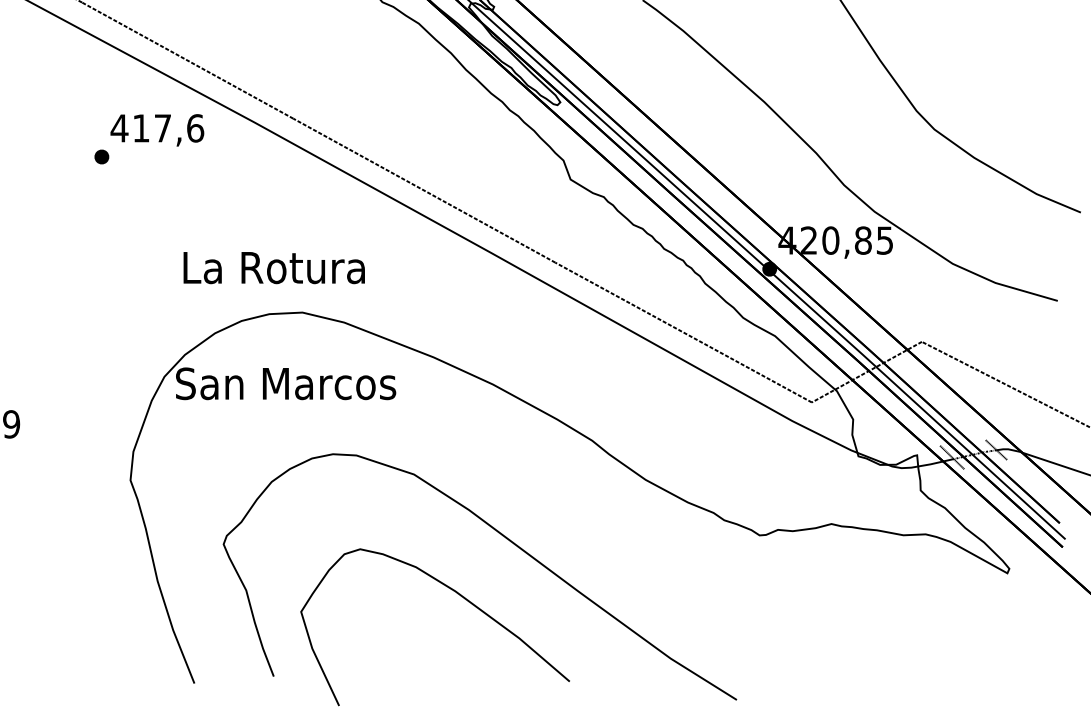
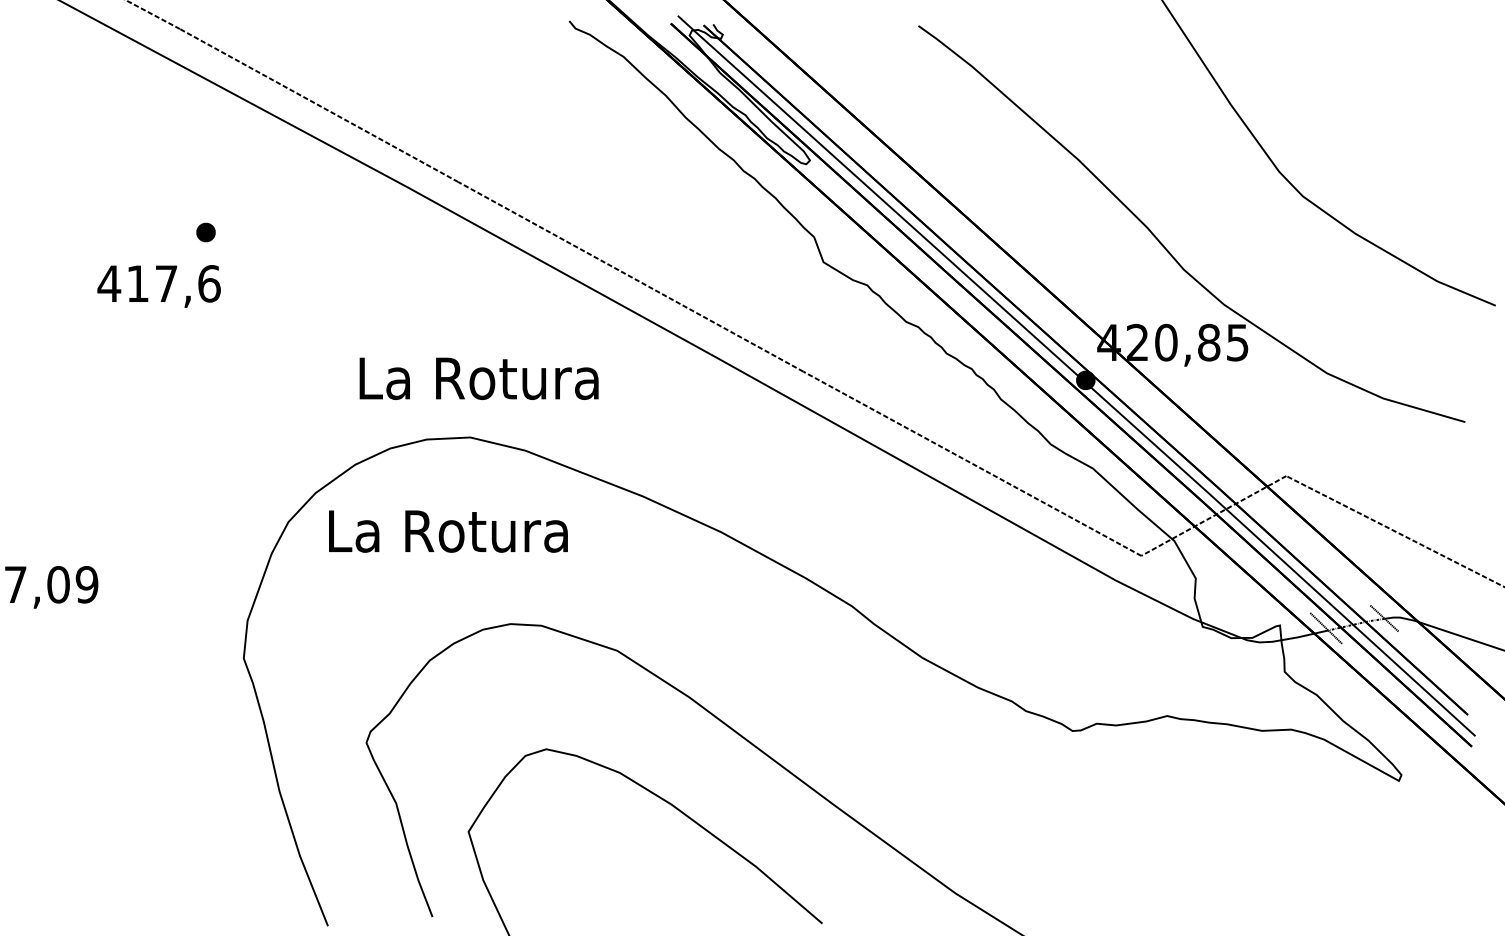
text: (156, 130) -> (158, 286), moved
text: (273, 267) -> (478, 378), moved
text: (285, 383) -> (448, 530), San Marcos -> La Rotura

